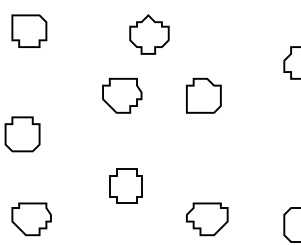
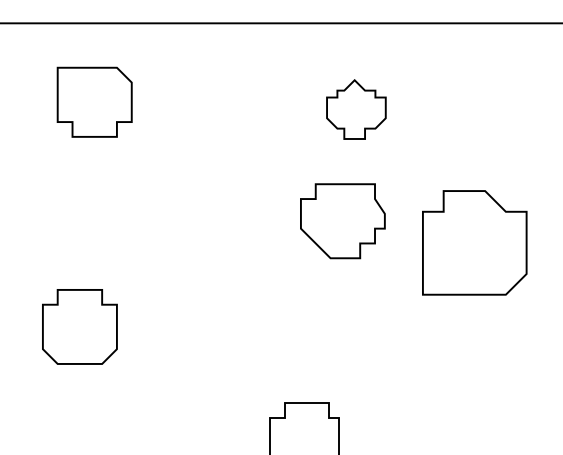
part: (149, 34) -> (356, 109), size x0.7
part: (122, 95) -> (343, 220), moved
part: (203, 95) -> (474, 242), size x1.4

